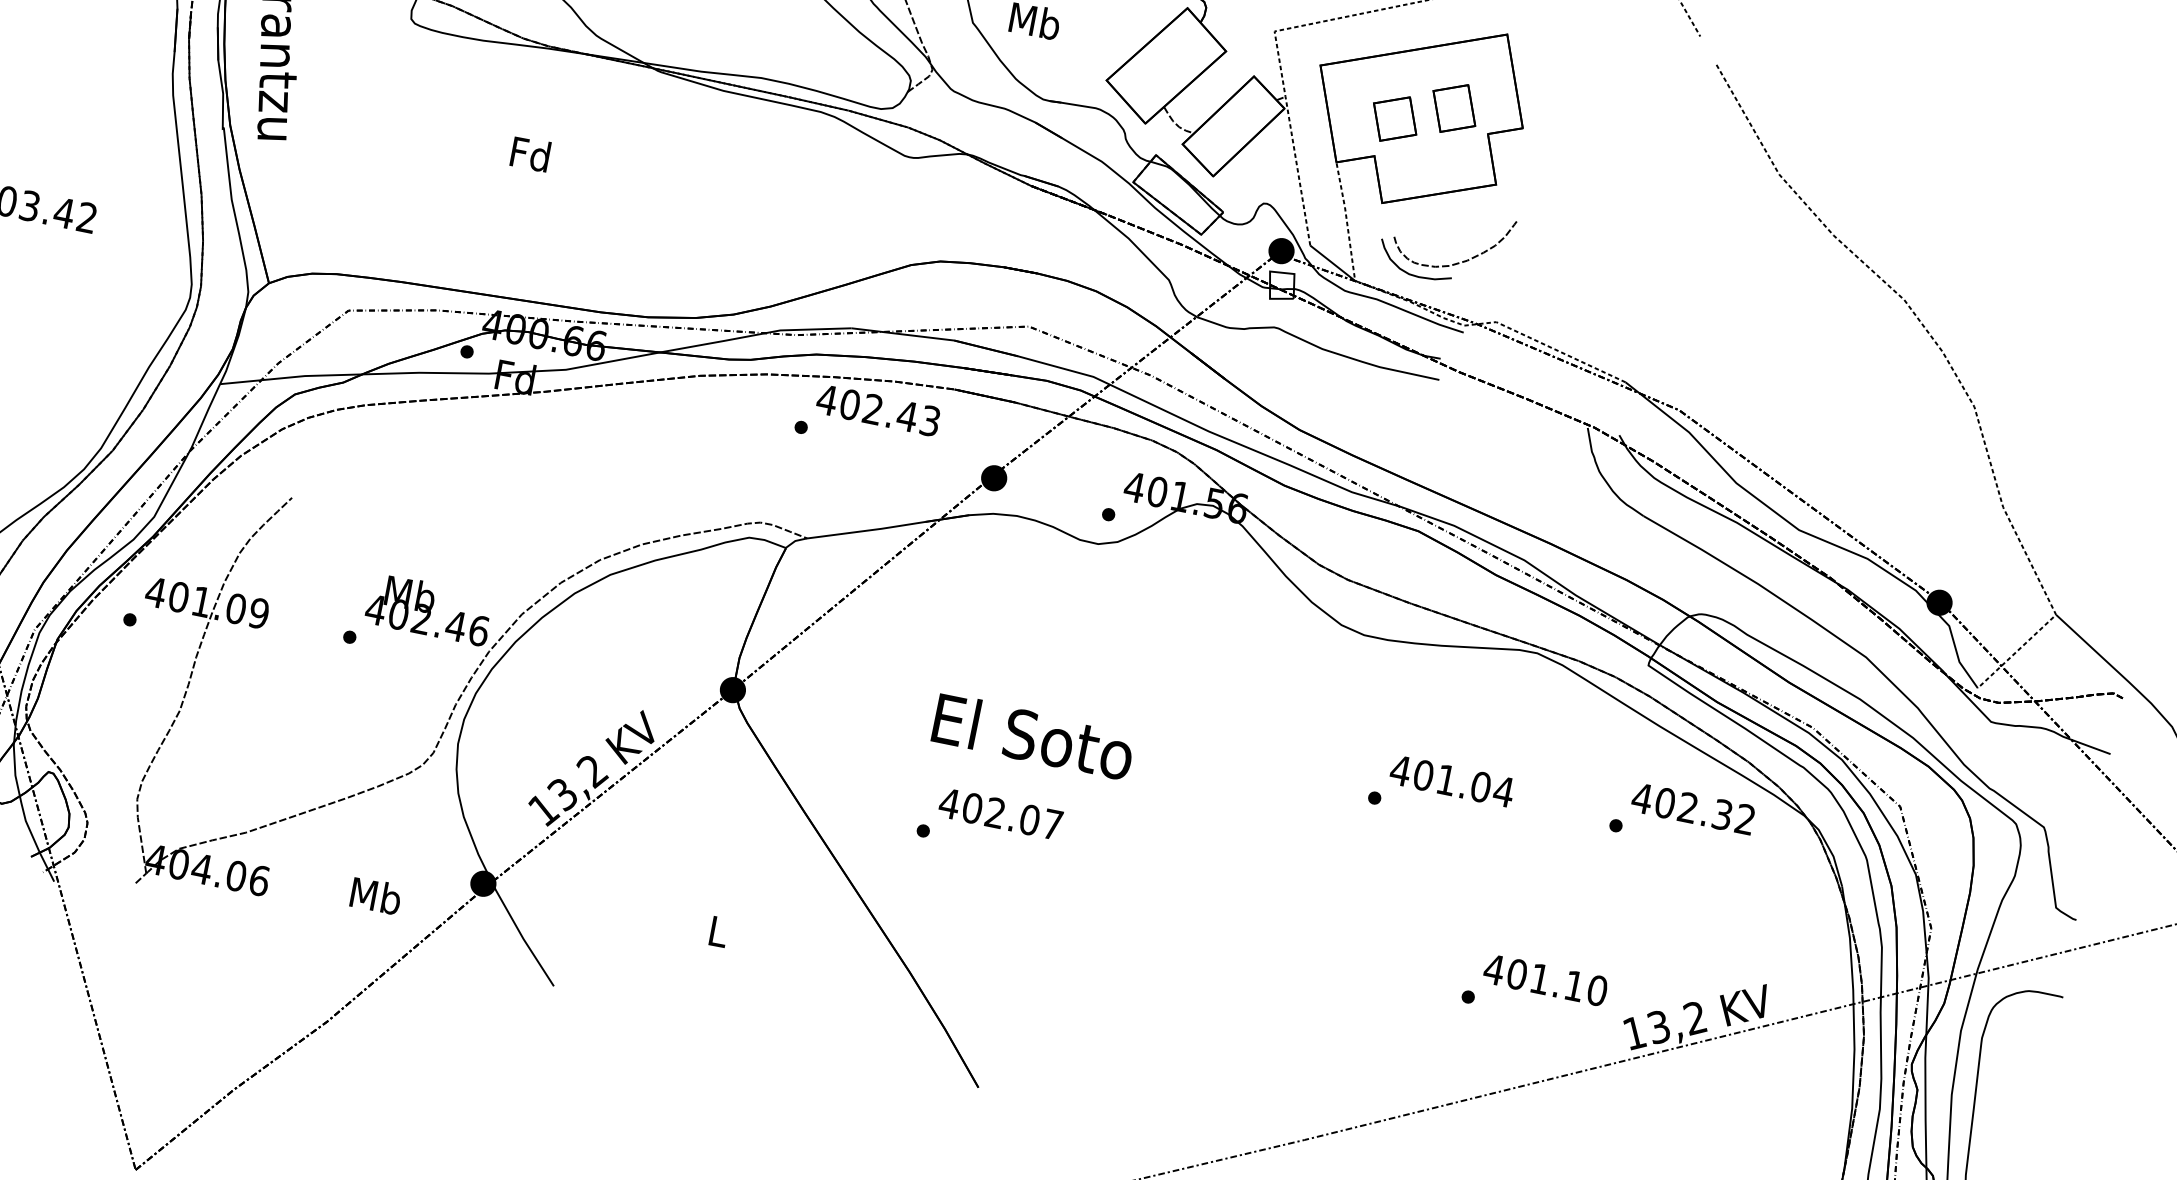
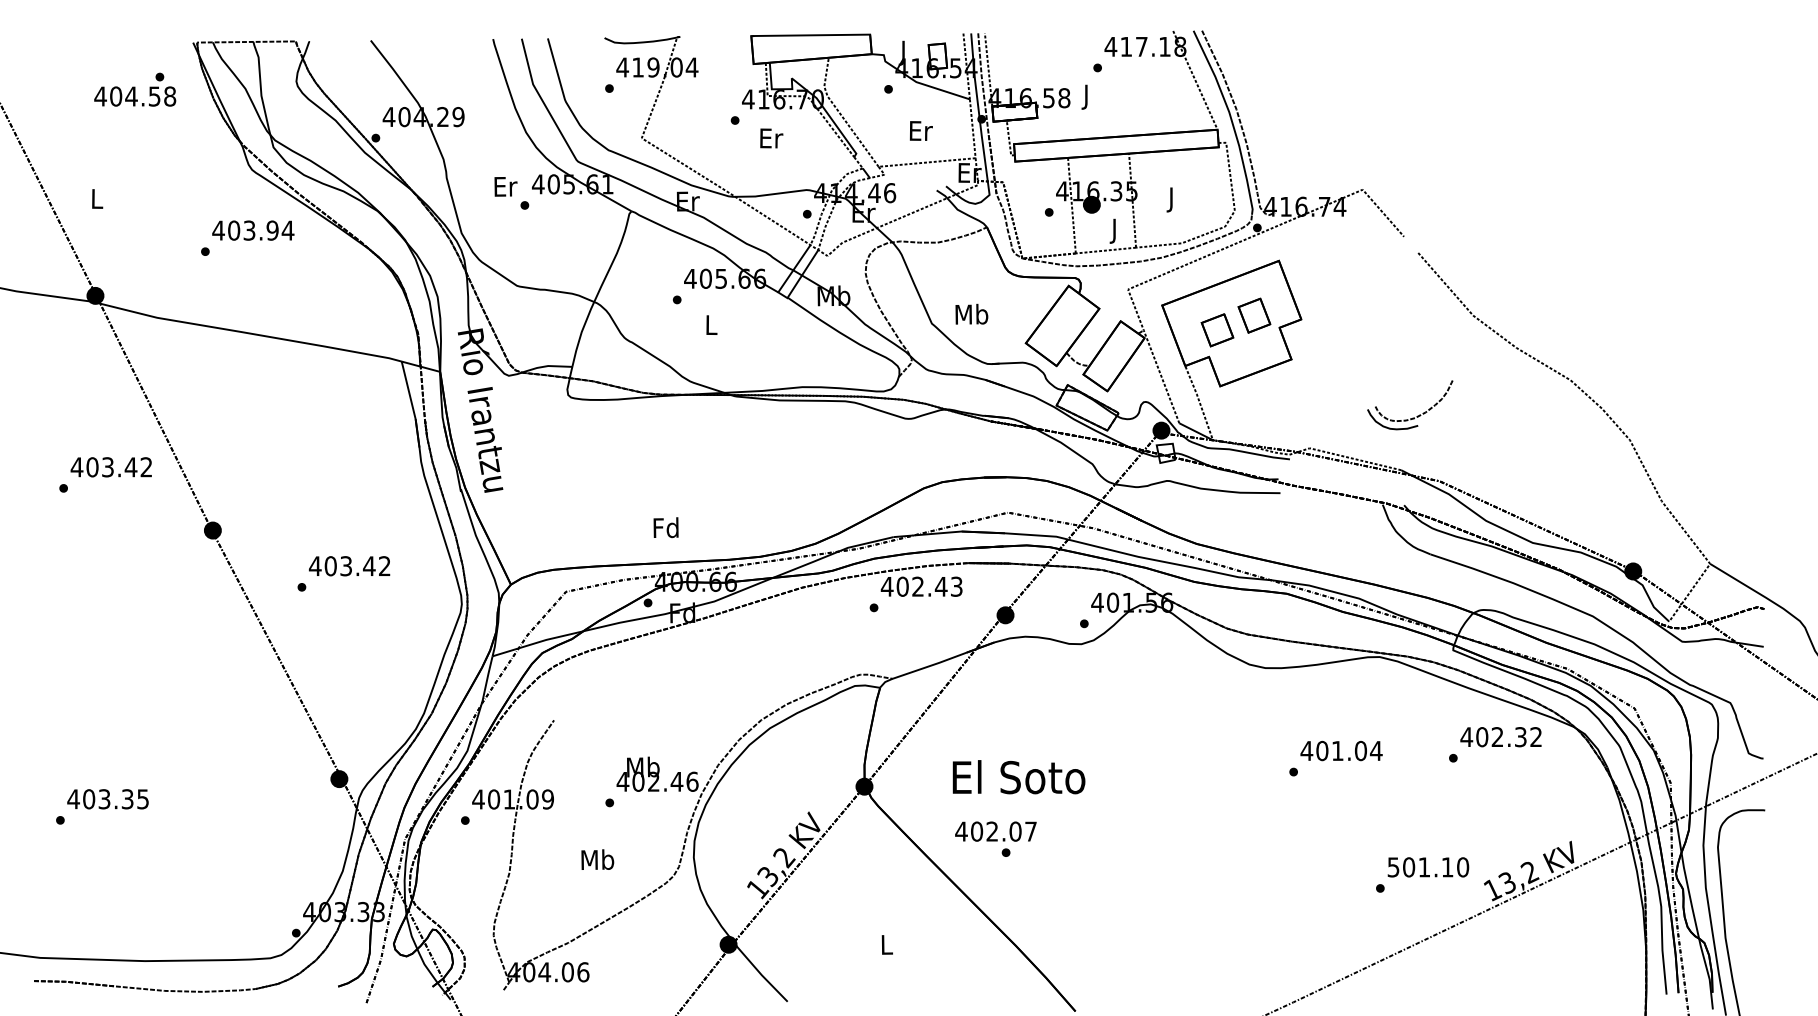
text: (529, 153) -> (665, 527), moved
part: (1445, 264) -> (1412, 417), moved
text: (1032, 736) -> (1018, 777), moved
text: (1000, 813) -> (995, 831), moved
text: (375, 895) -> (597, 859), moved
text: (1494, 969) -> (1393, 867), 401.10 -> 501.10

